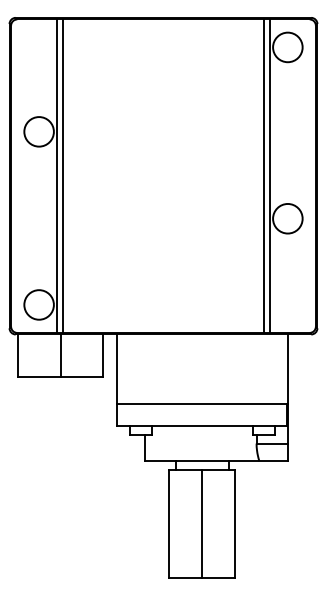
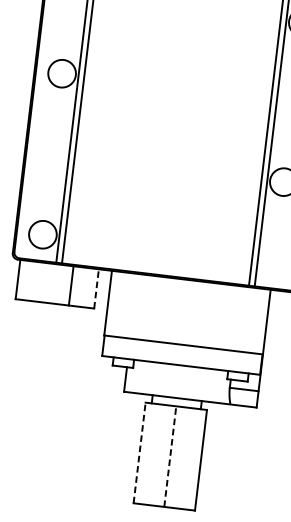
line: (60, 355) -> (71, 285), moved
line: (102, 355) -> (96, 288), solid -> dashed
line: (169, 523) -> (139, 452), solid -> dashed
line: (202, 523) -> (170, 456), solid -> dashed

